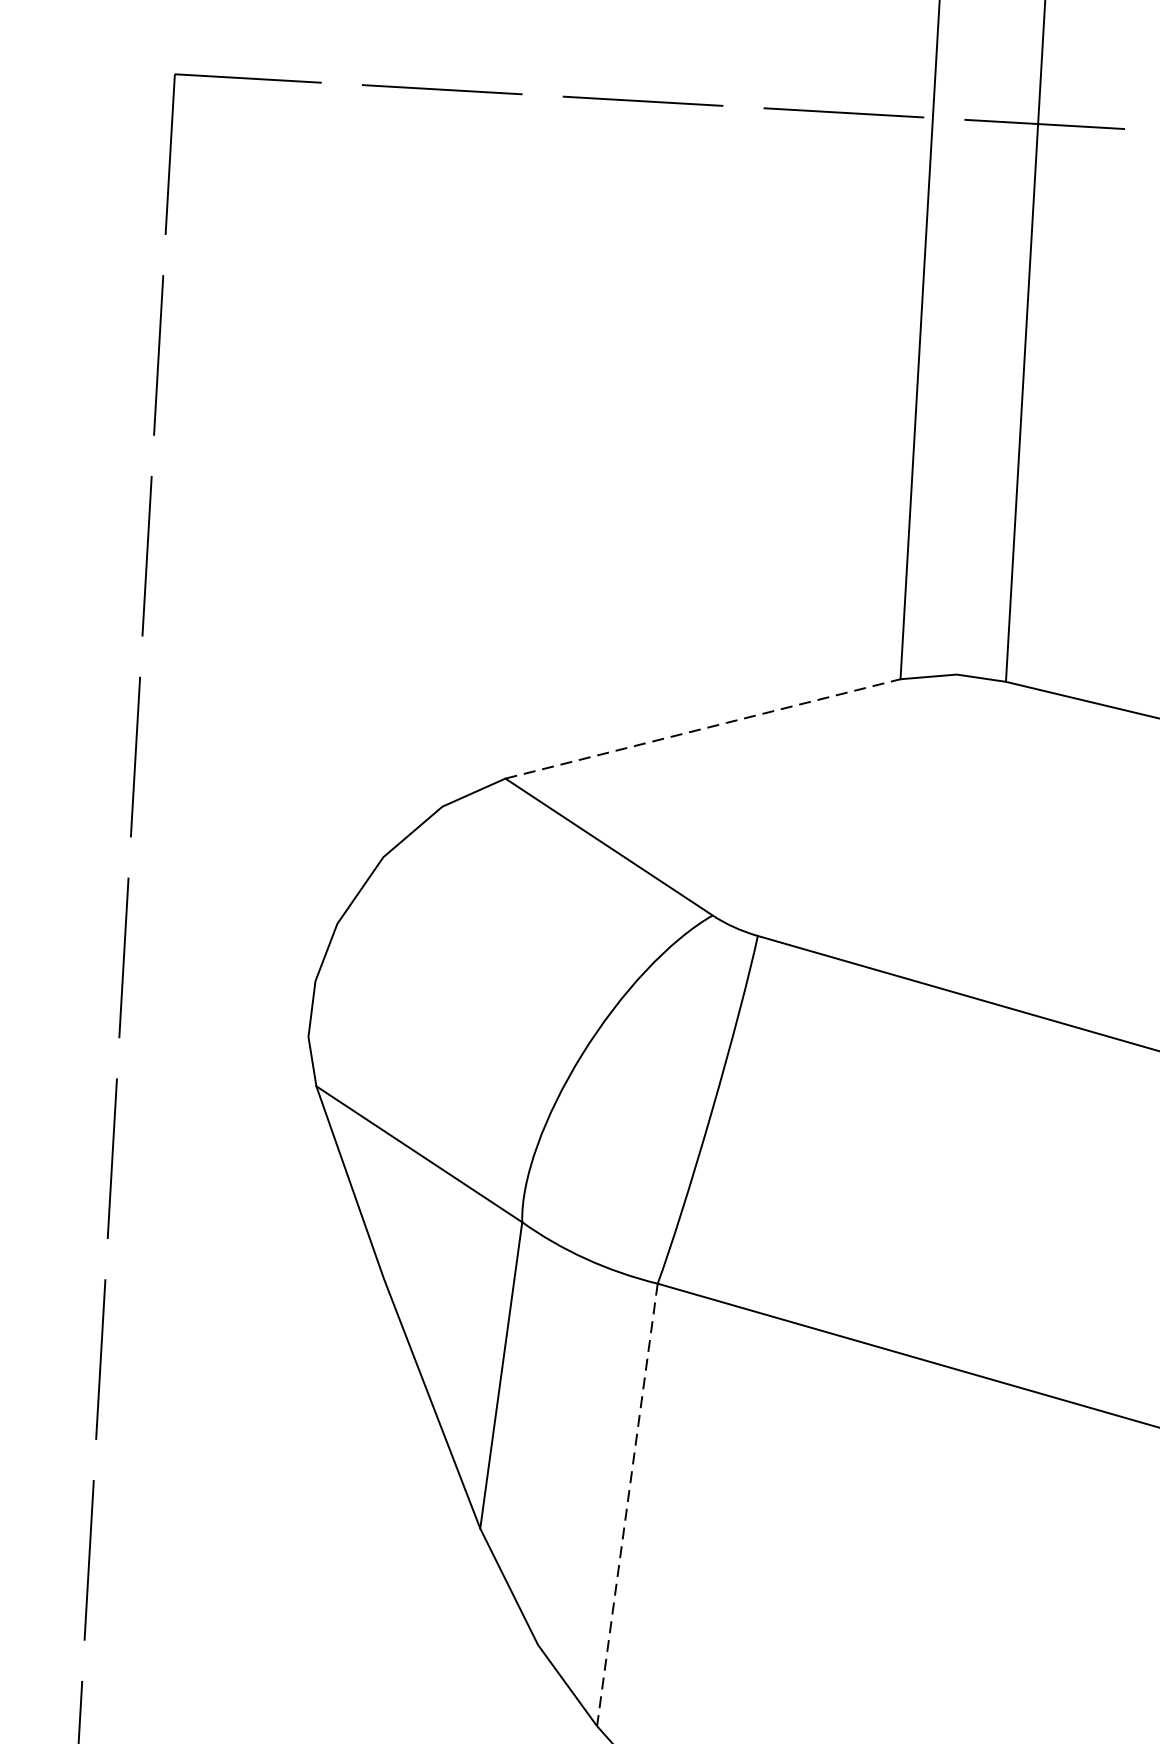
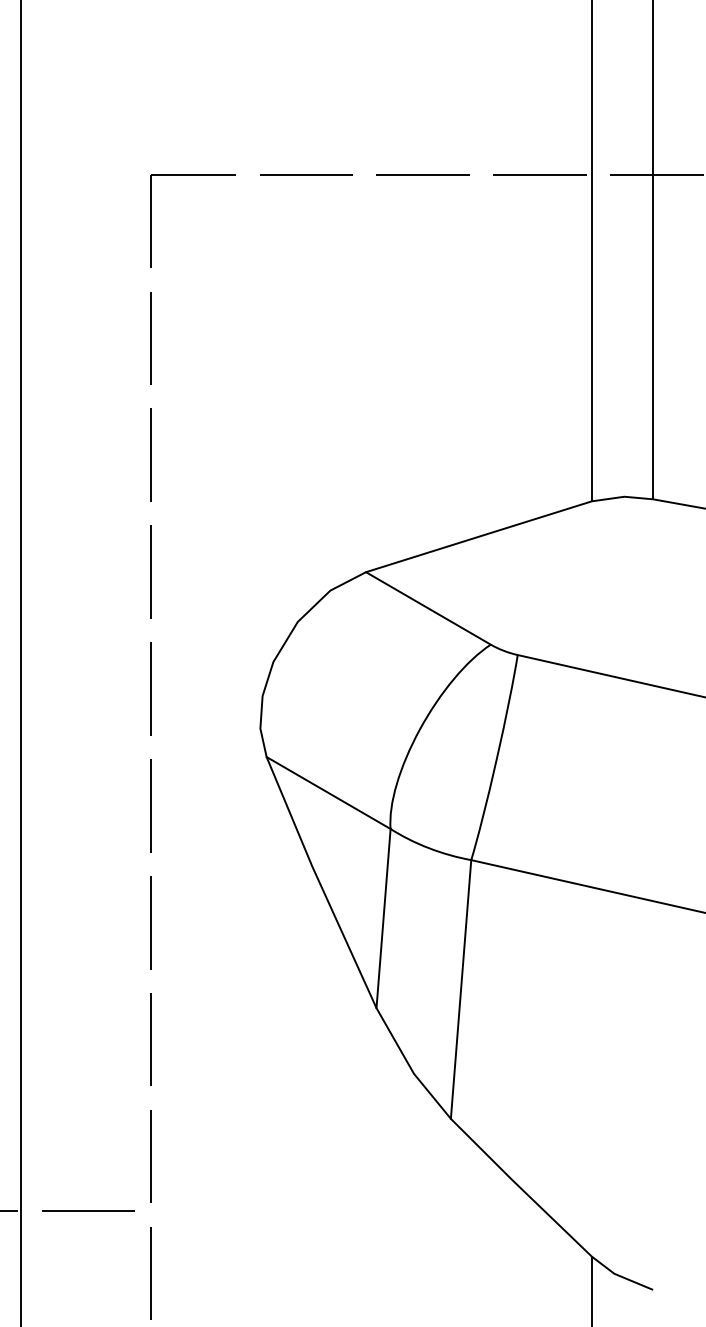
line: (705, 728) -> (480, 536), dashed -> solid
line: (628, 1504) -> (461, 989), dashed -> solid

